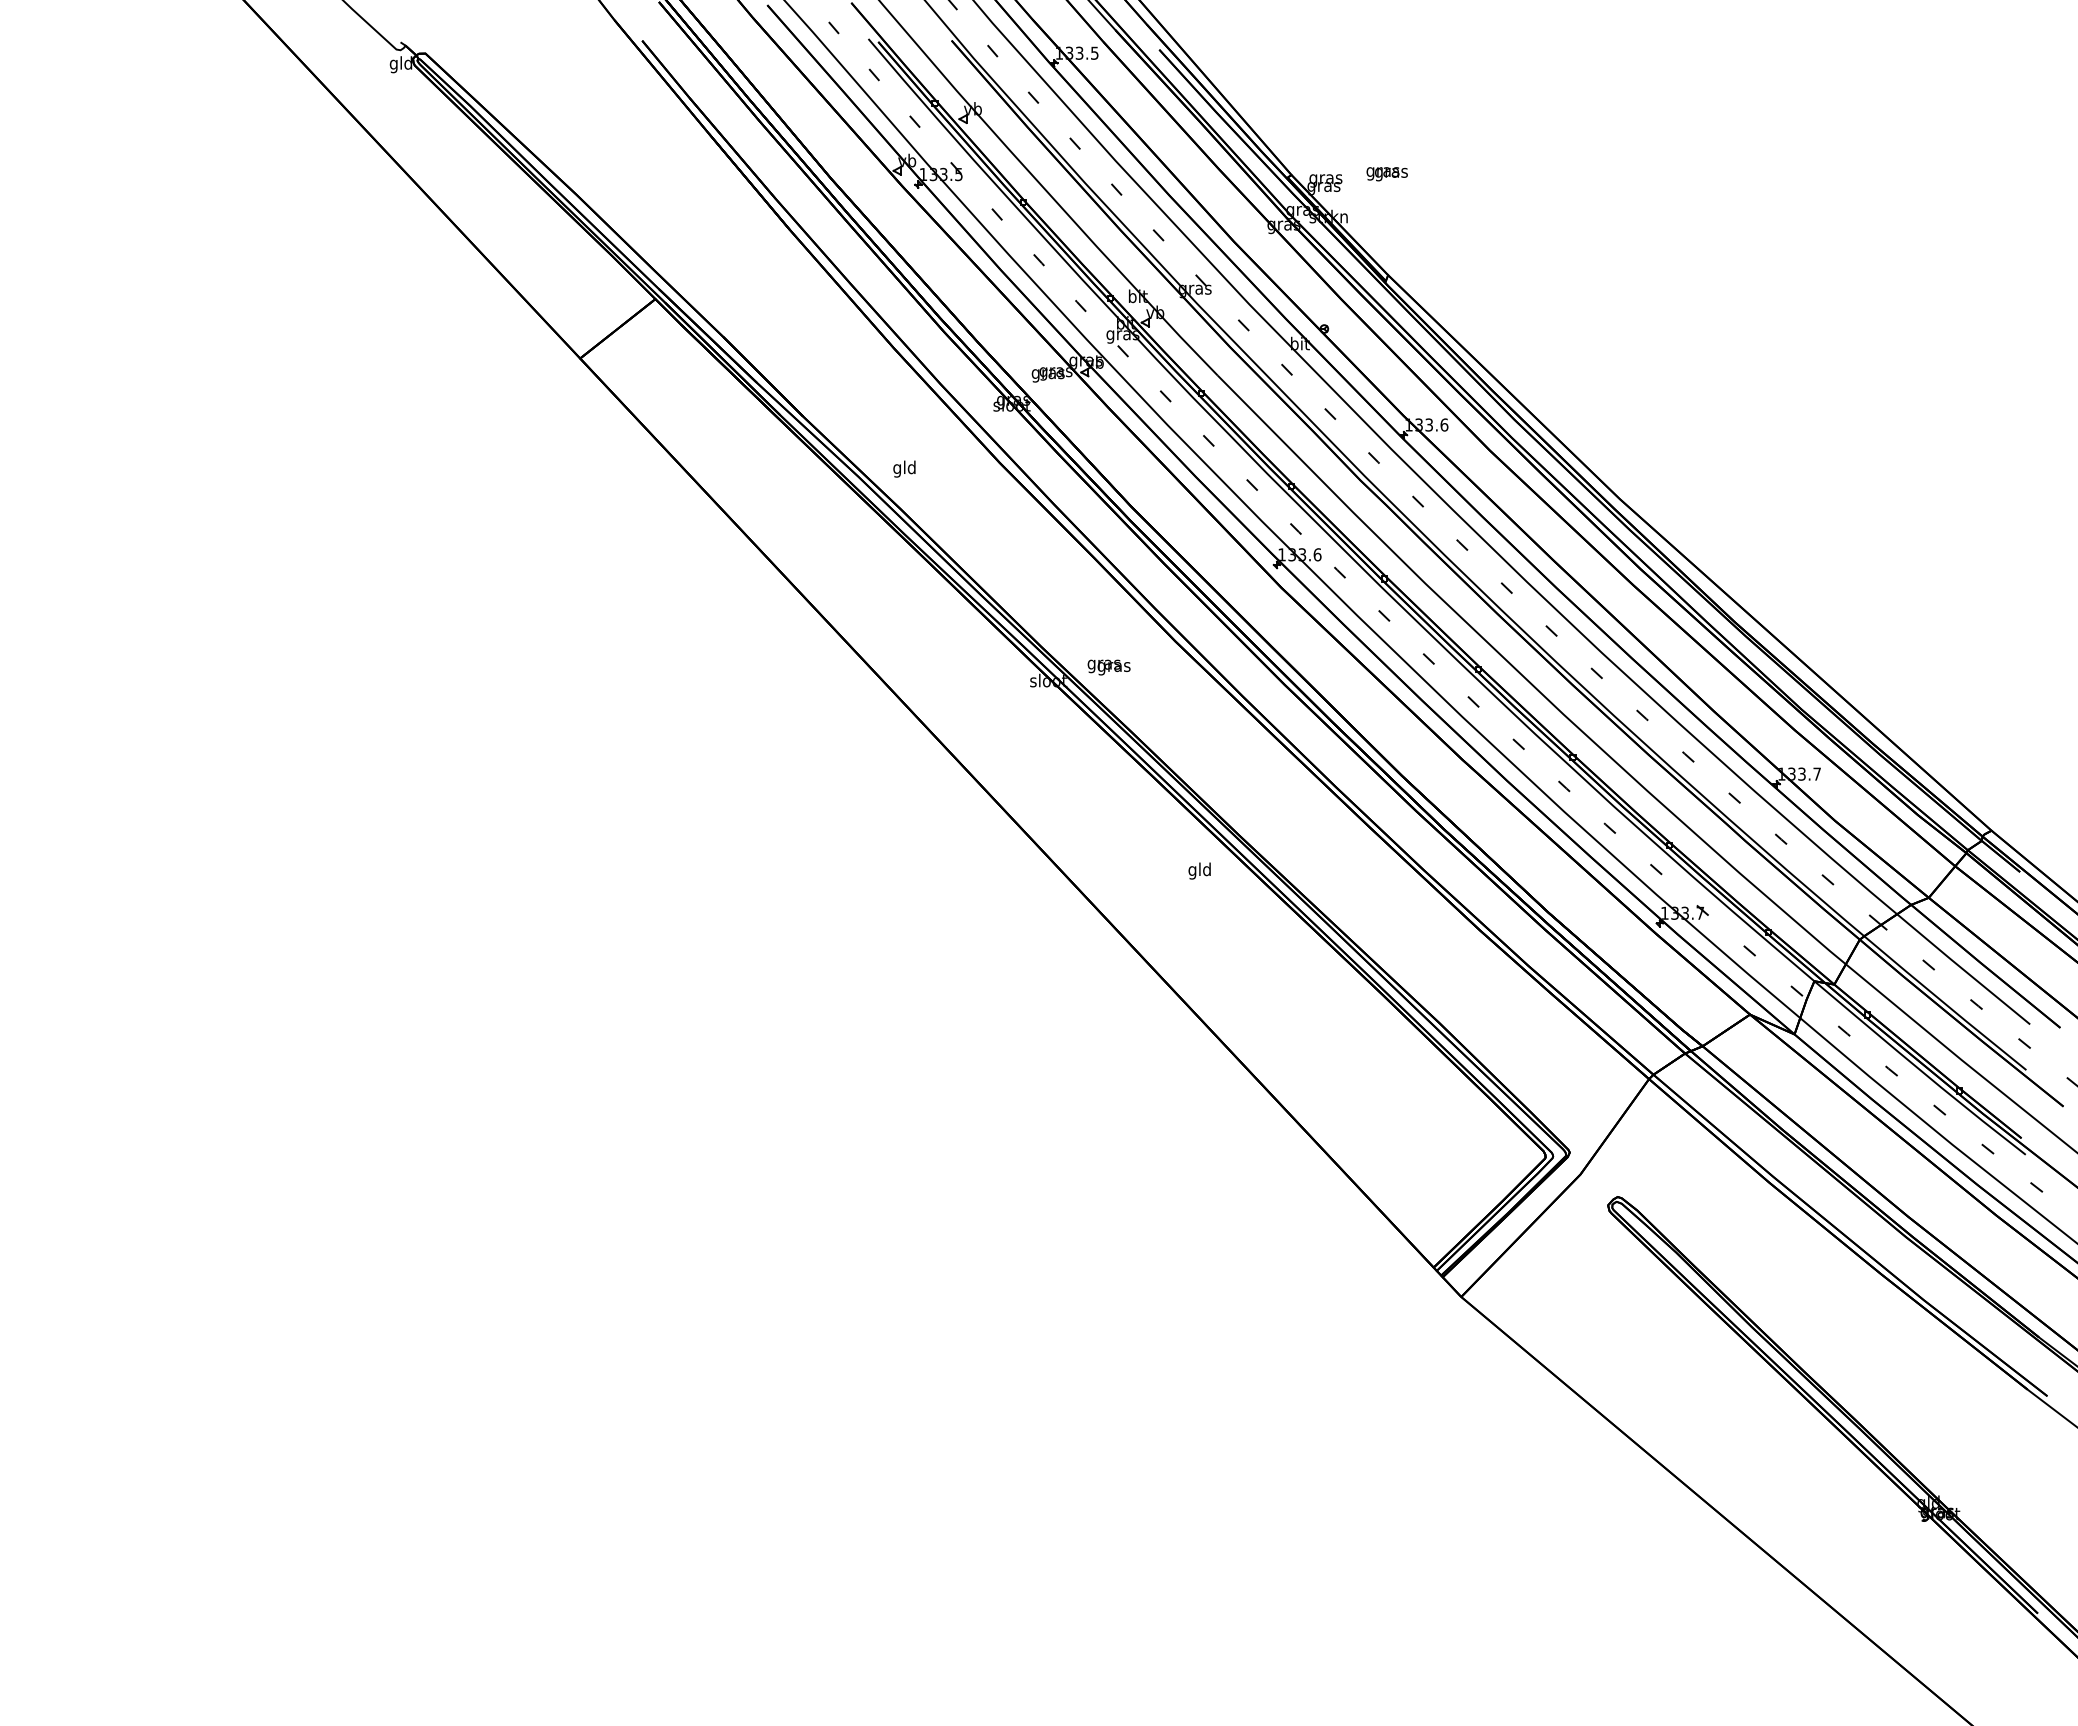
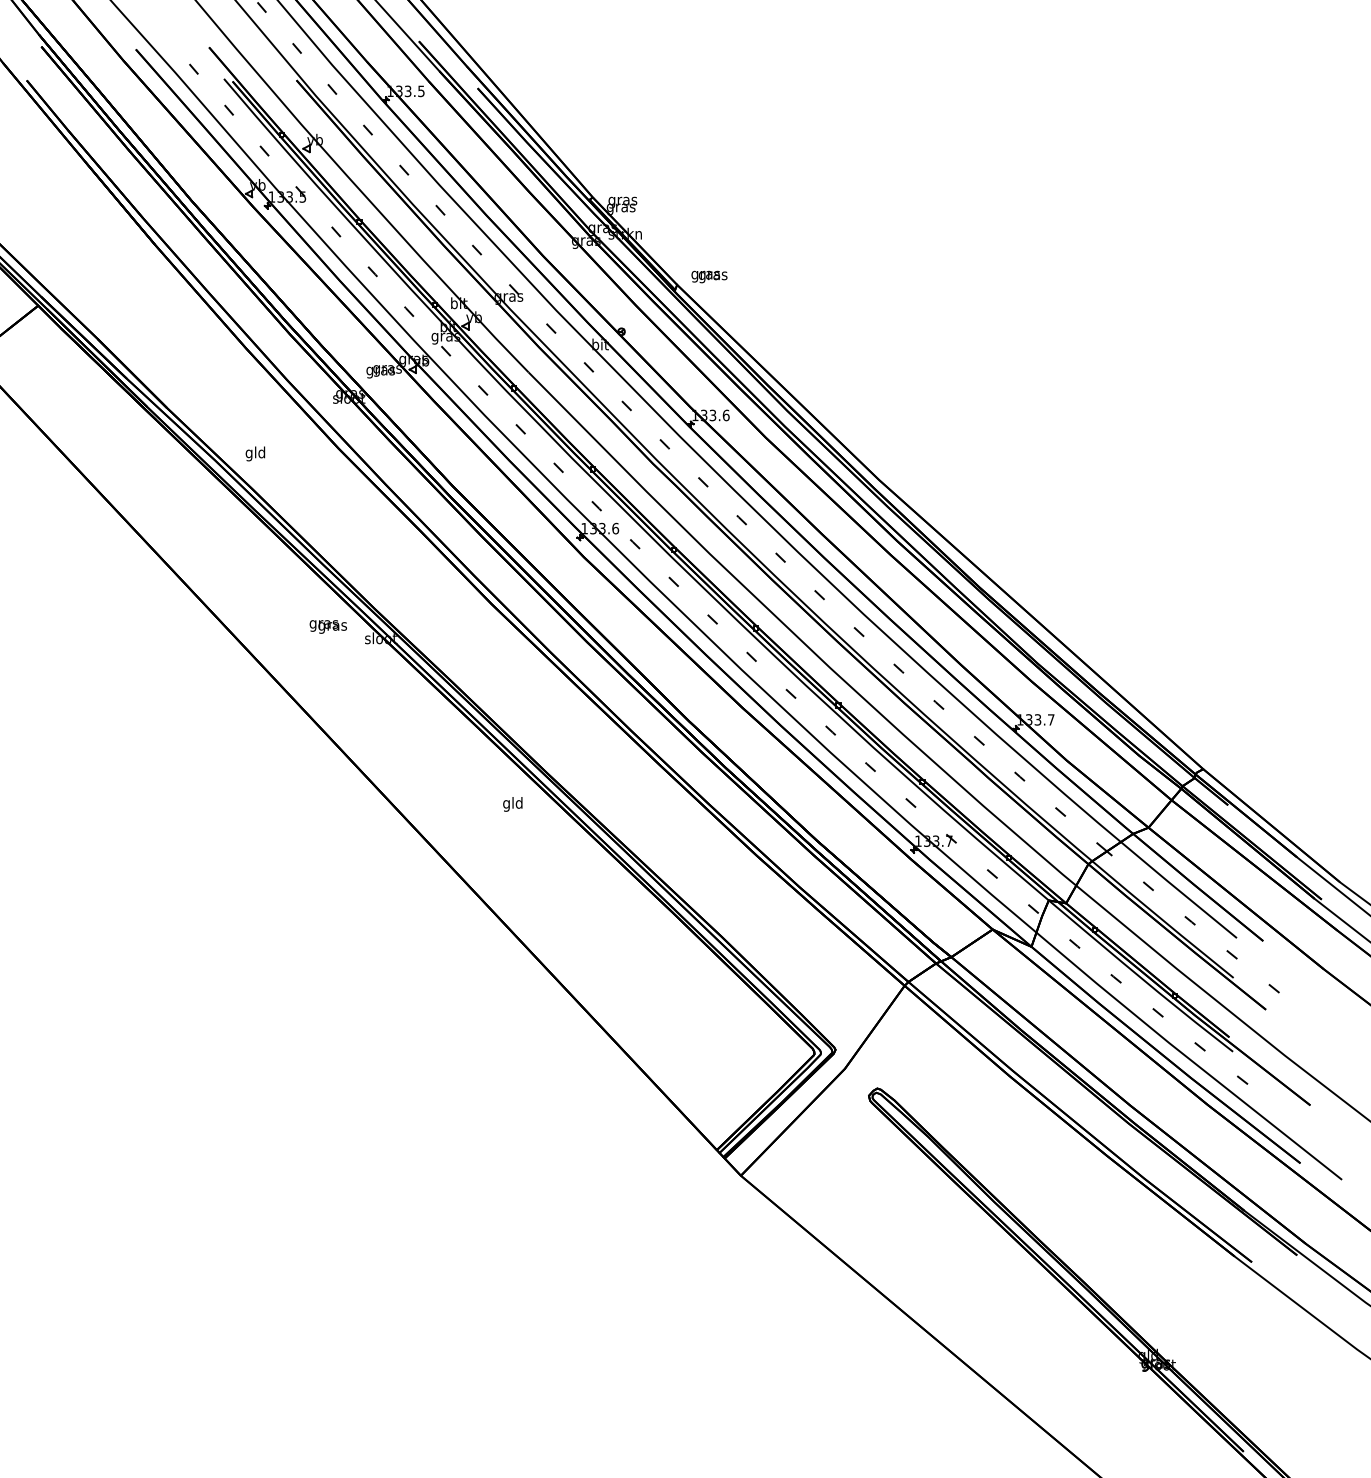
text: (1386, 174) -> (708, 277), moved
text: (1108, 667) -> (327, 626), moved

